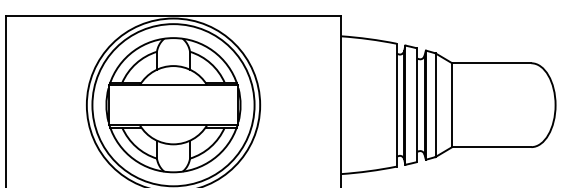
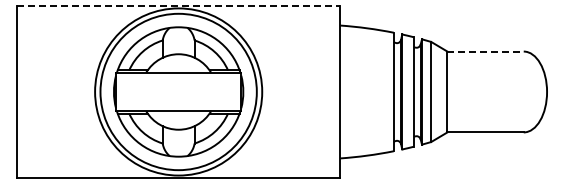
line: (173, 15) -> (178, 5), solid -> dashed
line: (492, 63) -> (486, 51), solid -> dashed

